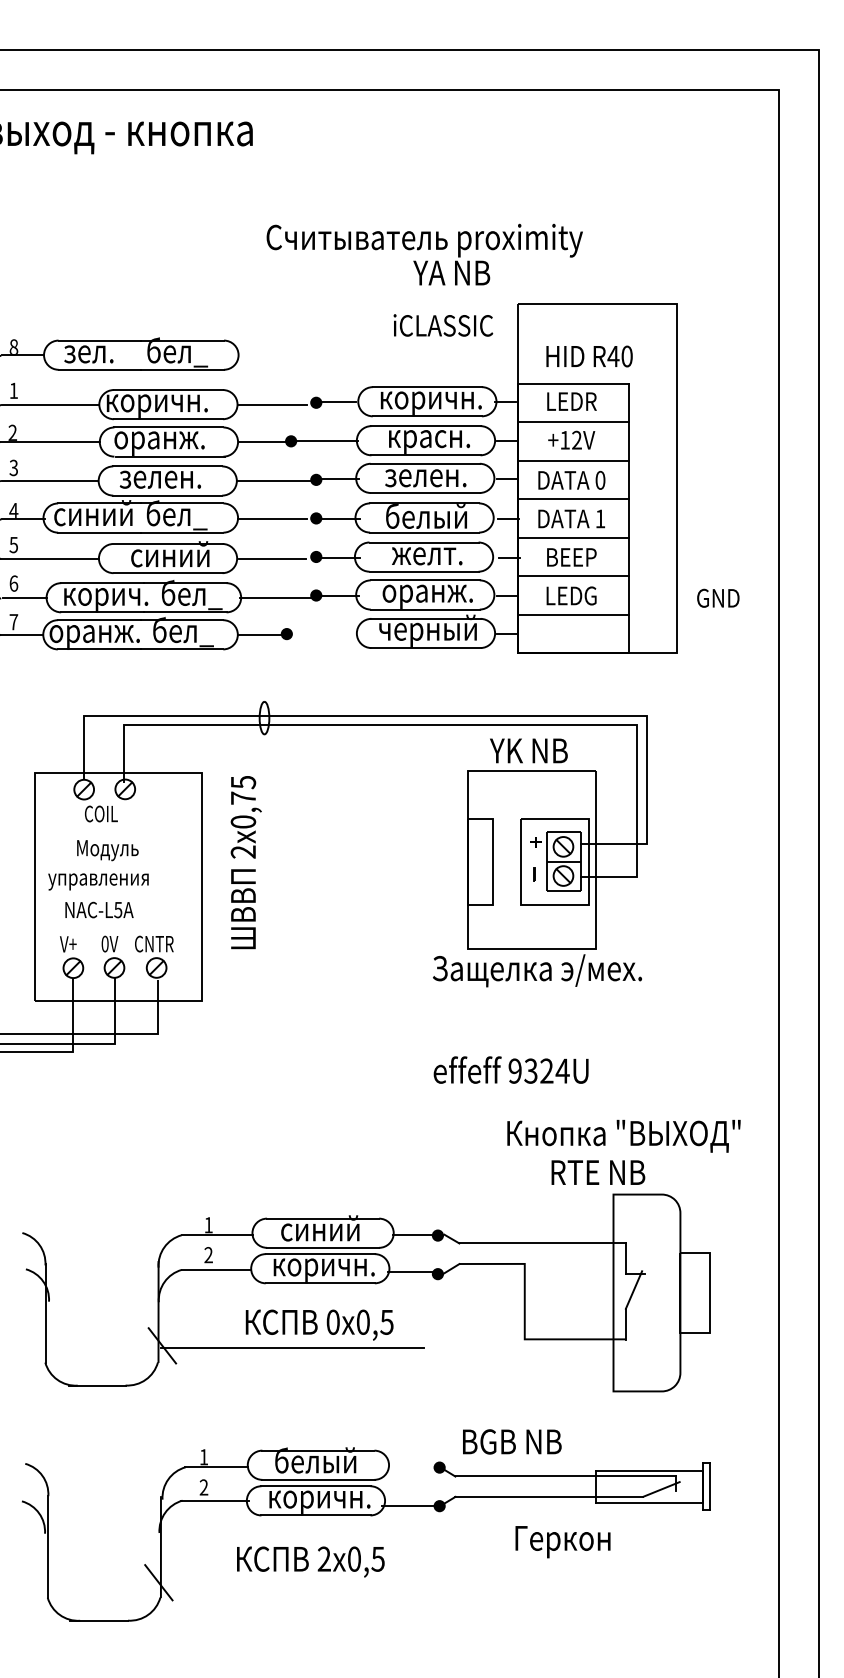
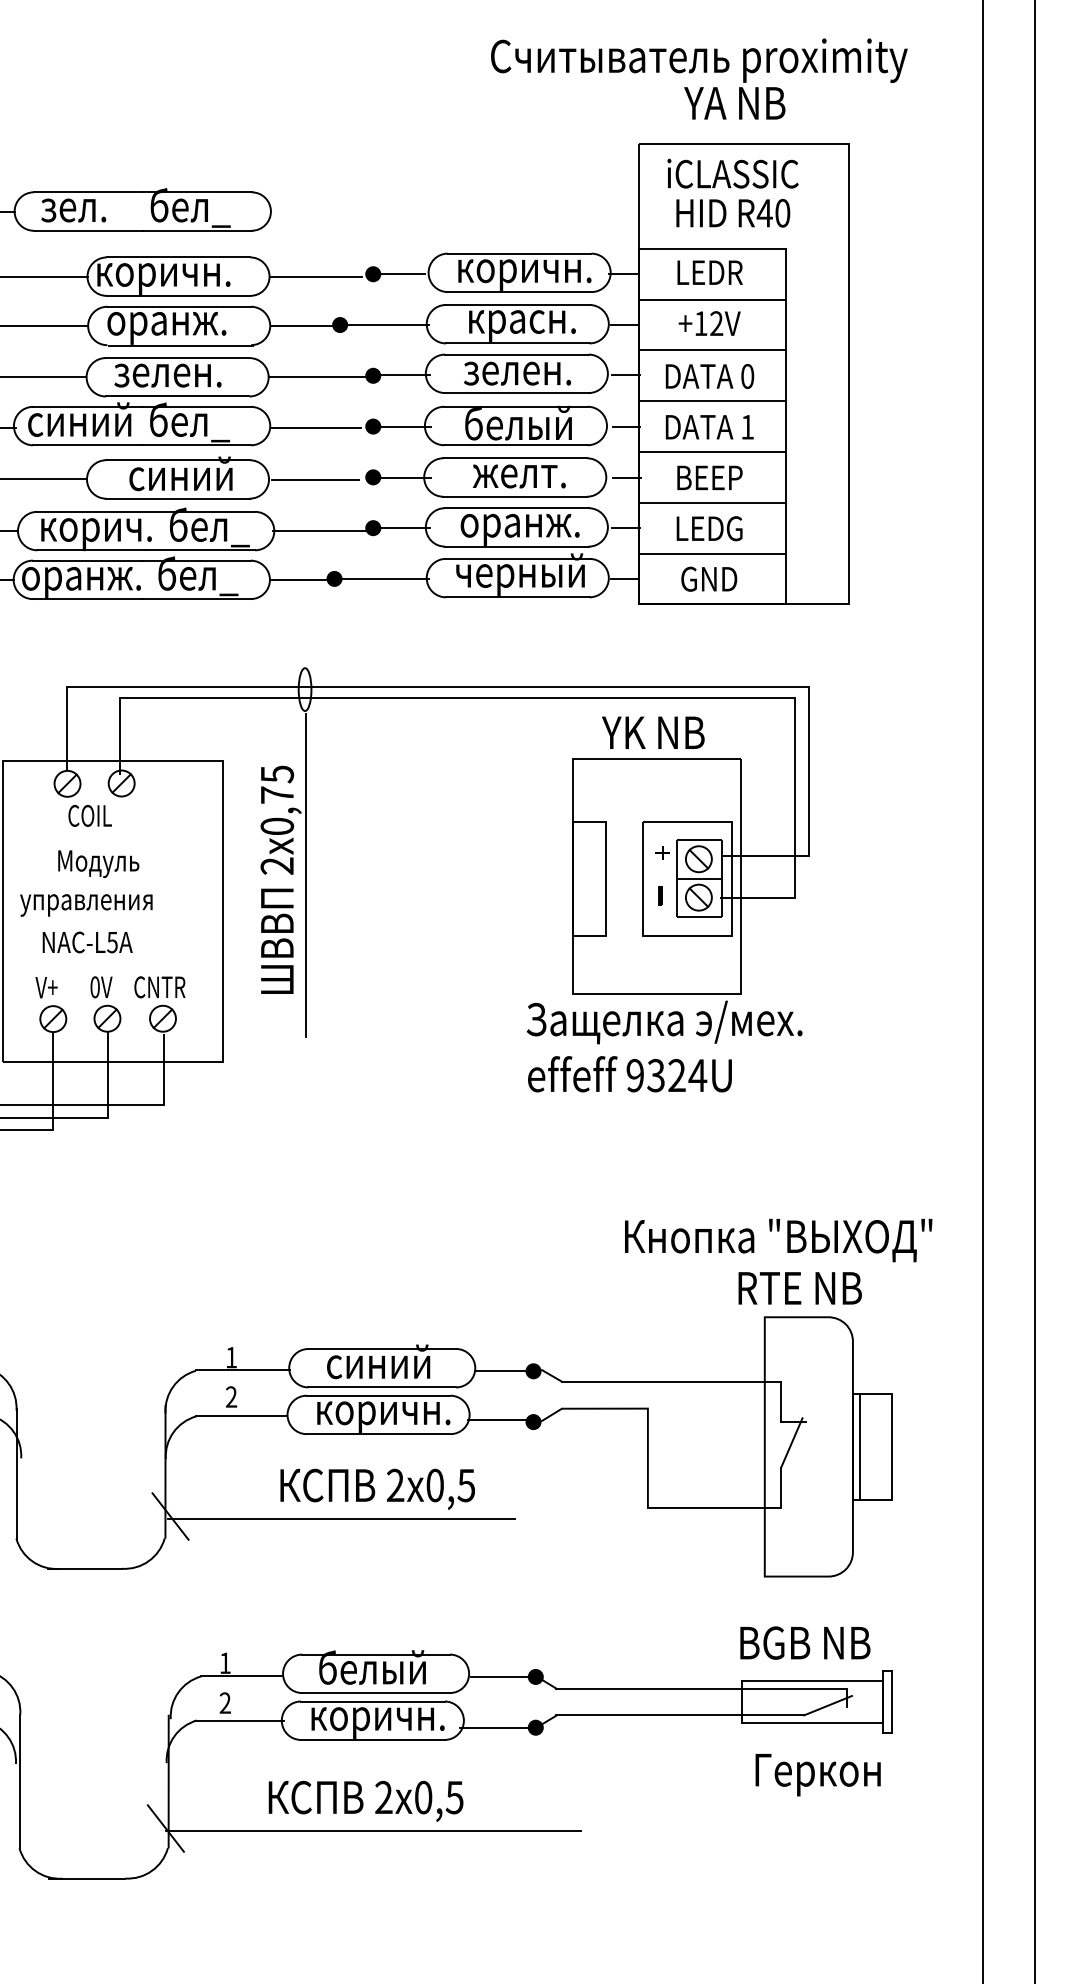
text: (424, 254) -> (698, 78), moved
text: (443, 325) -> (733, 173), moved
text: (718, 597) -> (709, 578), moved
line: (325, 634) -> (385, 579), added
line: (265, 858) -> (306, 874), added
text: (510, 1069) -> (629, 1073), moved
text: (598, 1172) -> (800, 1288), moved
line: (686, 1292) -> (860, 1446), added
text: (332, 1321) -> (394, 1484), 0x0,5 -> 2x0,5
text: (512, 1441) -> (805, 1642), moved
line: (412, 1467) -> (500, 1676), added
text: (562, 1542) -> (817, 1775), moved
line: (315, 1584) -> (372, 1830), added

